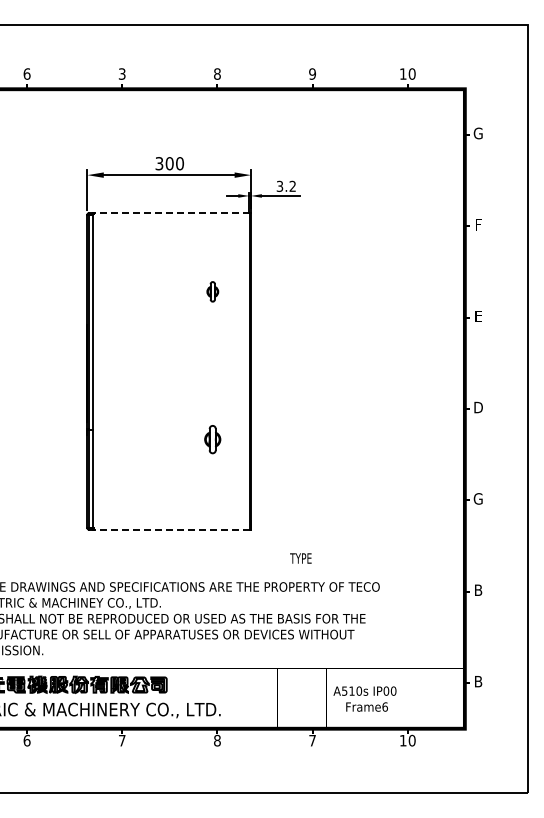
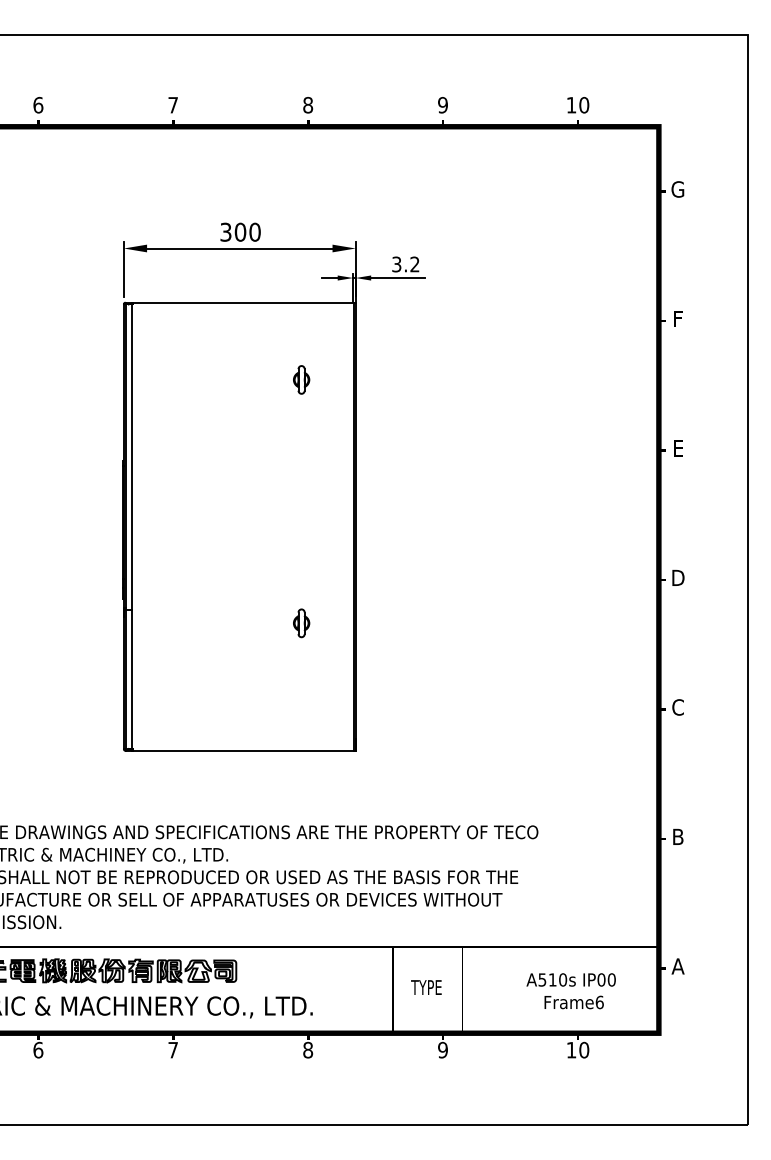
text: (121, 73) -> (172, 104), 3 -> 7
line: (171, 213) -> (243, 302), dashed -> solid
part: (212, 291) -> (301, 379), moved
part: (212, 439) -> (301, 623), size x0.71
text: (477, 498) -> (676, 706), G -> C
line: (171, 529) -> (243, 750), dashed -> solid
text: (300, 558) -> (425, 987), moved
text: (478, 681) -> (678, 966), B -> A
text: (364, 698) -> (570, 990), moved
text: (312, 740) -> (442, 1049), 7 -> 9

